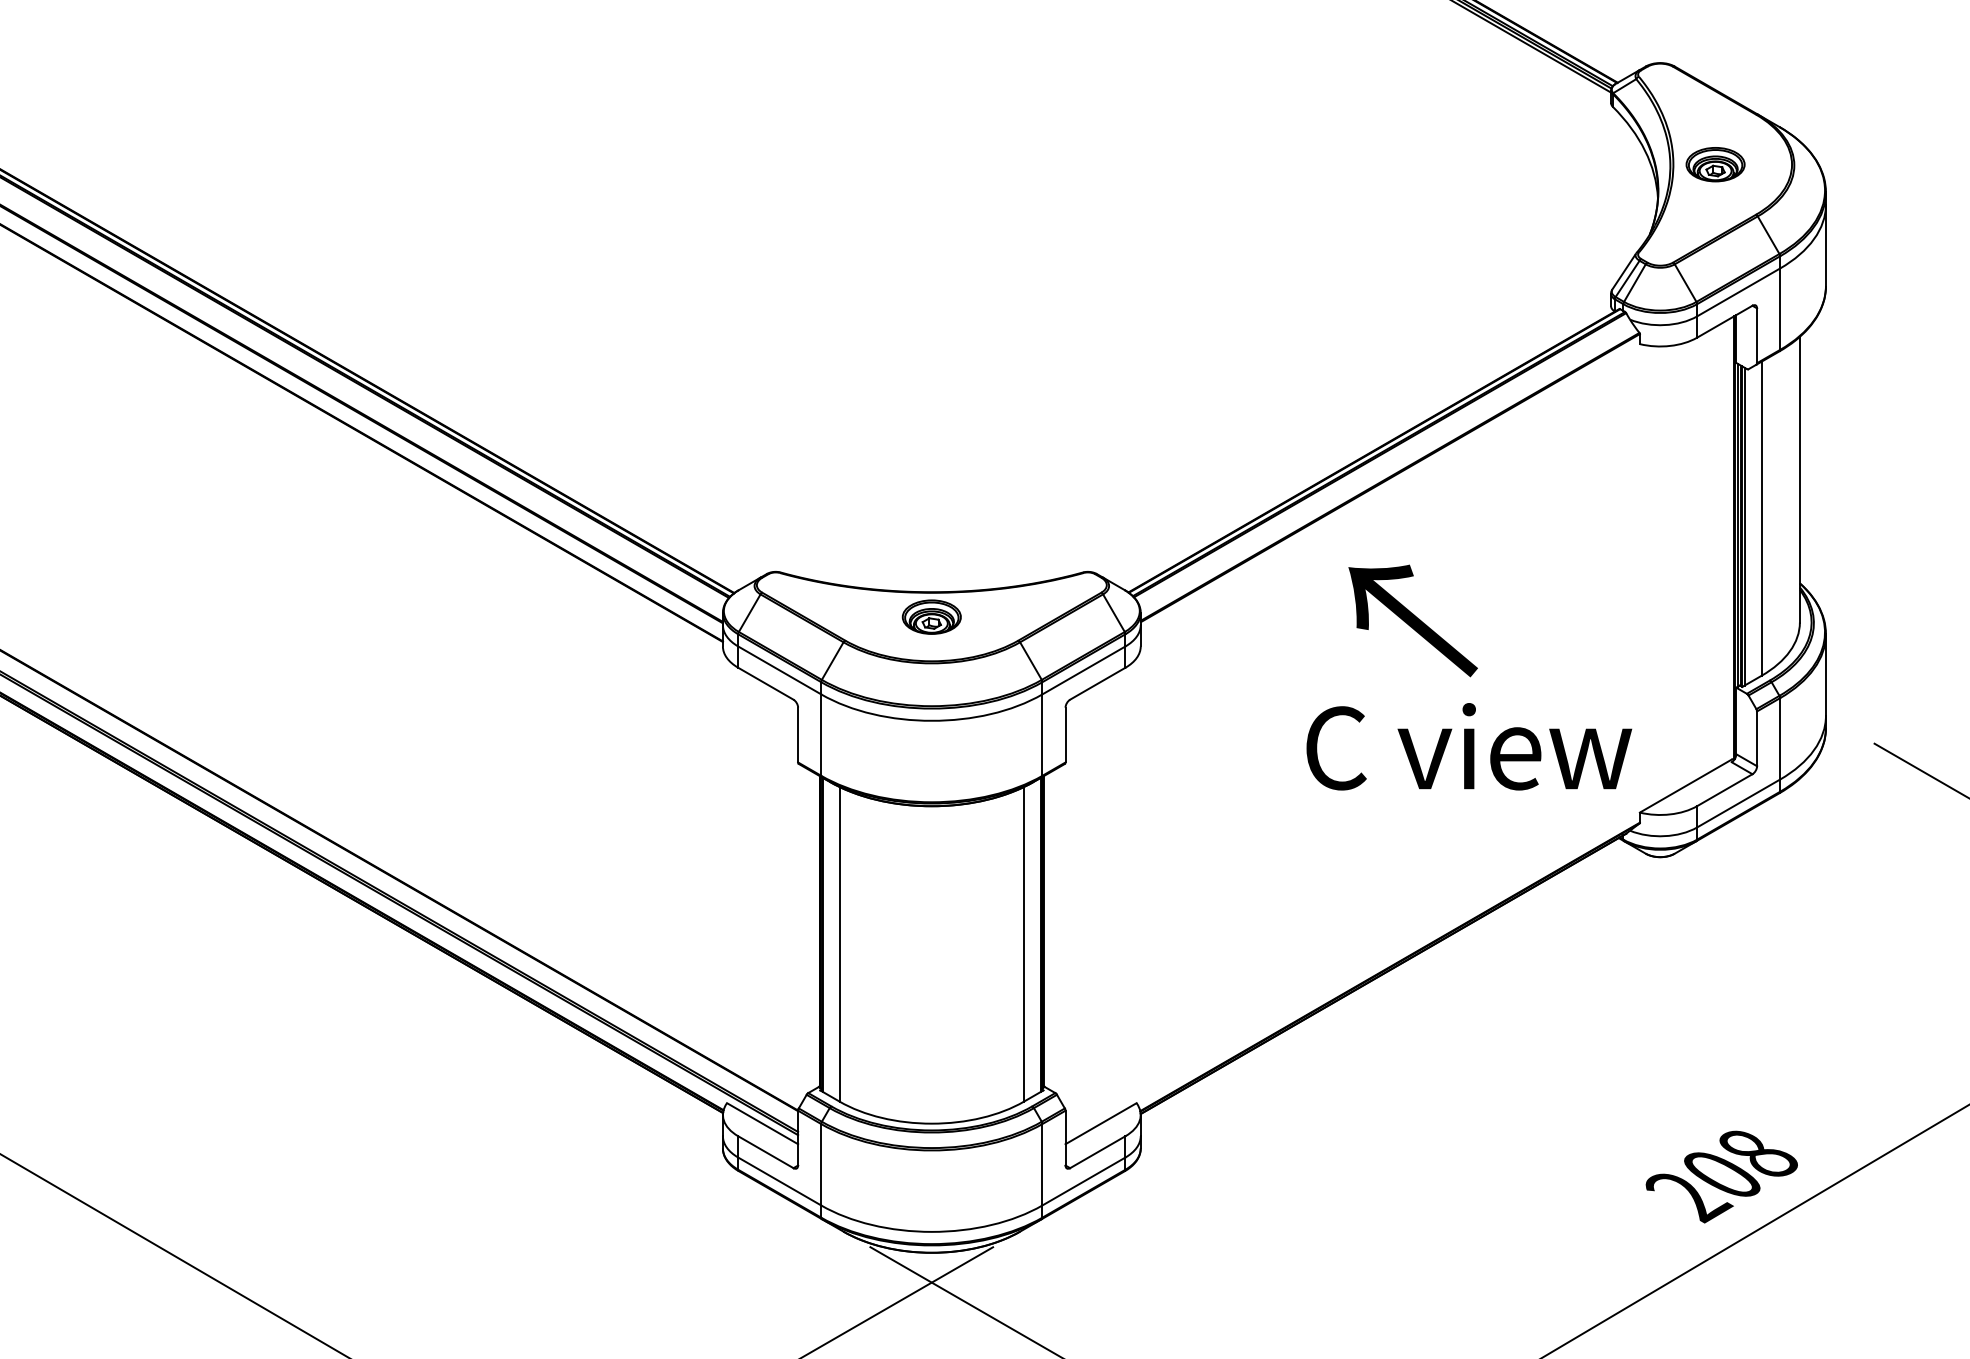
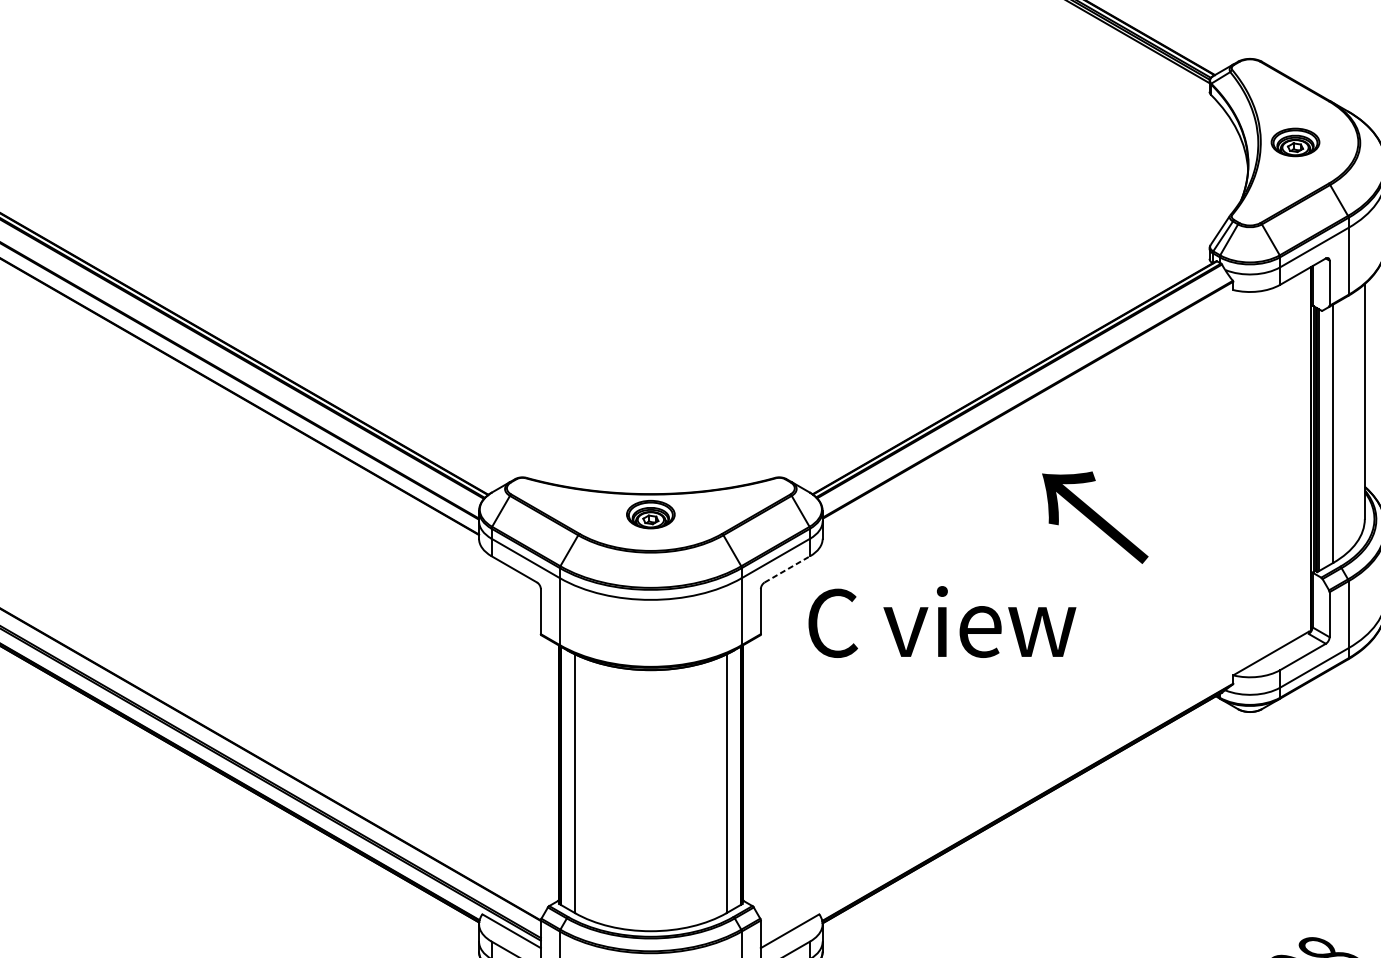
text: (1412, 620) -> (1094, 517), moved
line: (1097, 683) -> (787, 569), solid -> dashed
text: (1469, 746) -> (942, 621), moved

